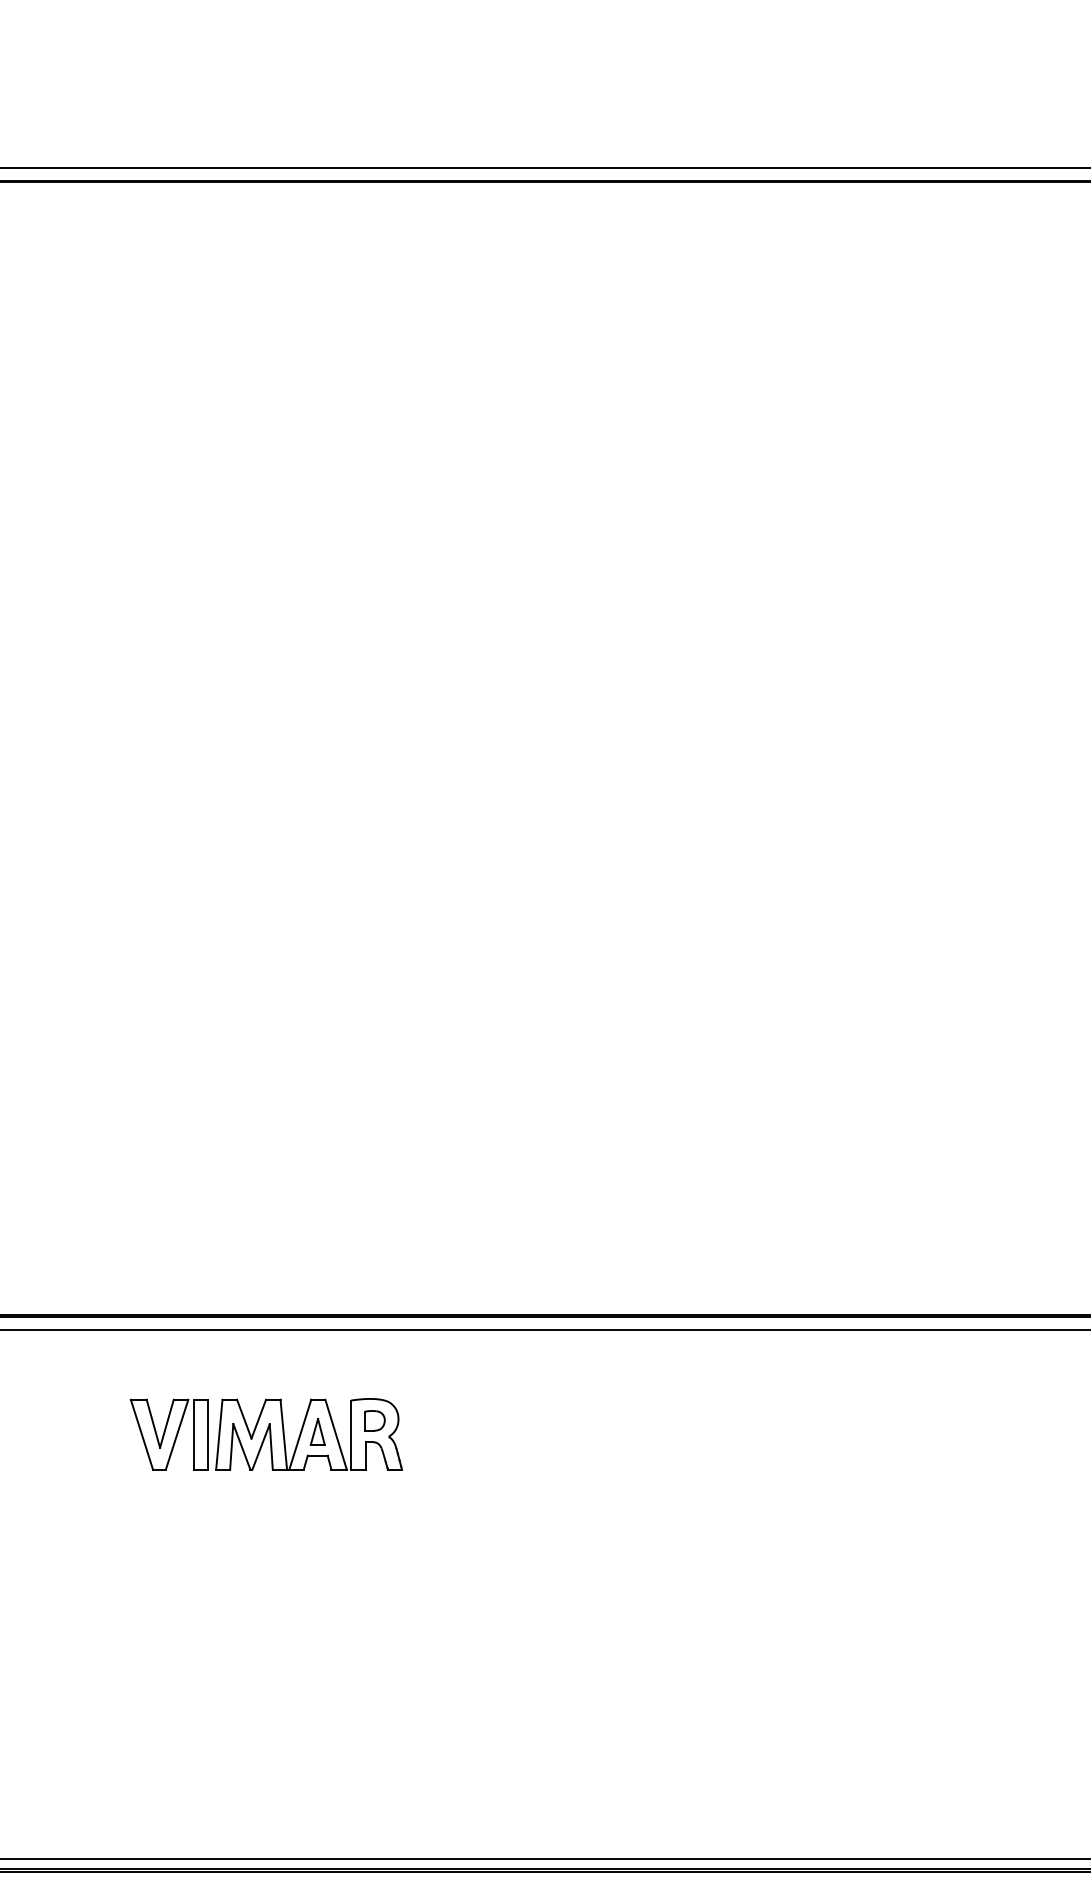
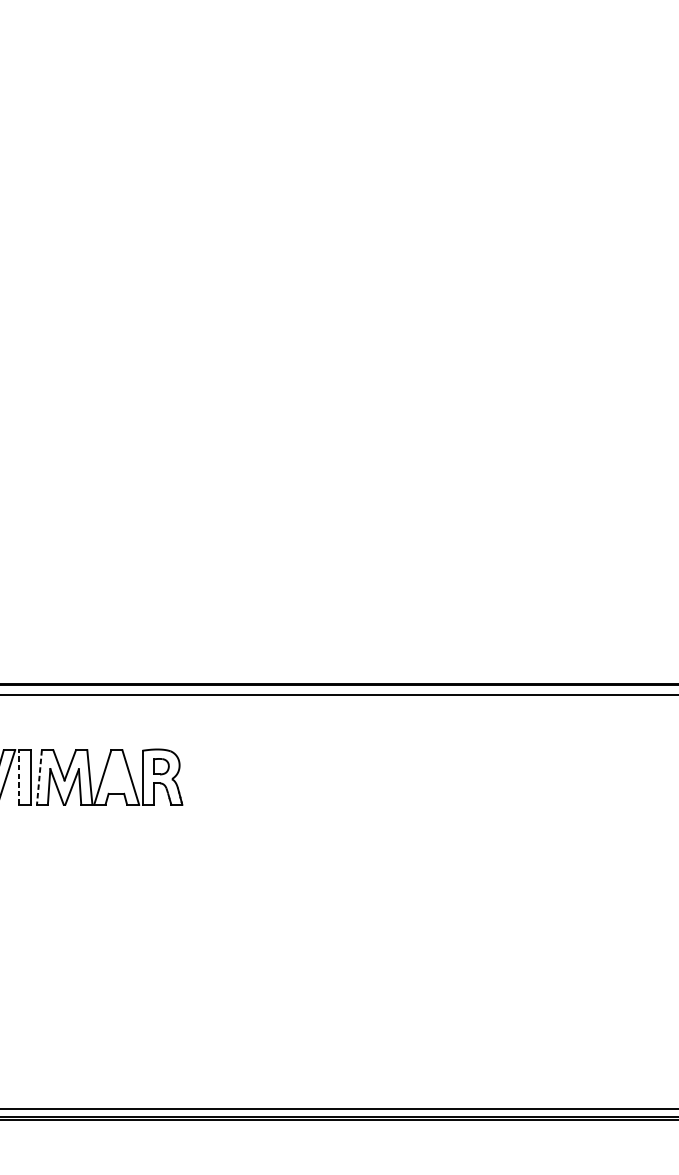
part: (317, 1431) -> (116, 774), removed
line: (193, 1434) -> (19, 777), solid -> dashed
line: (219, 1435) -> (39, 778), solid -> dashed

